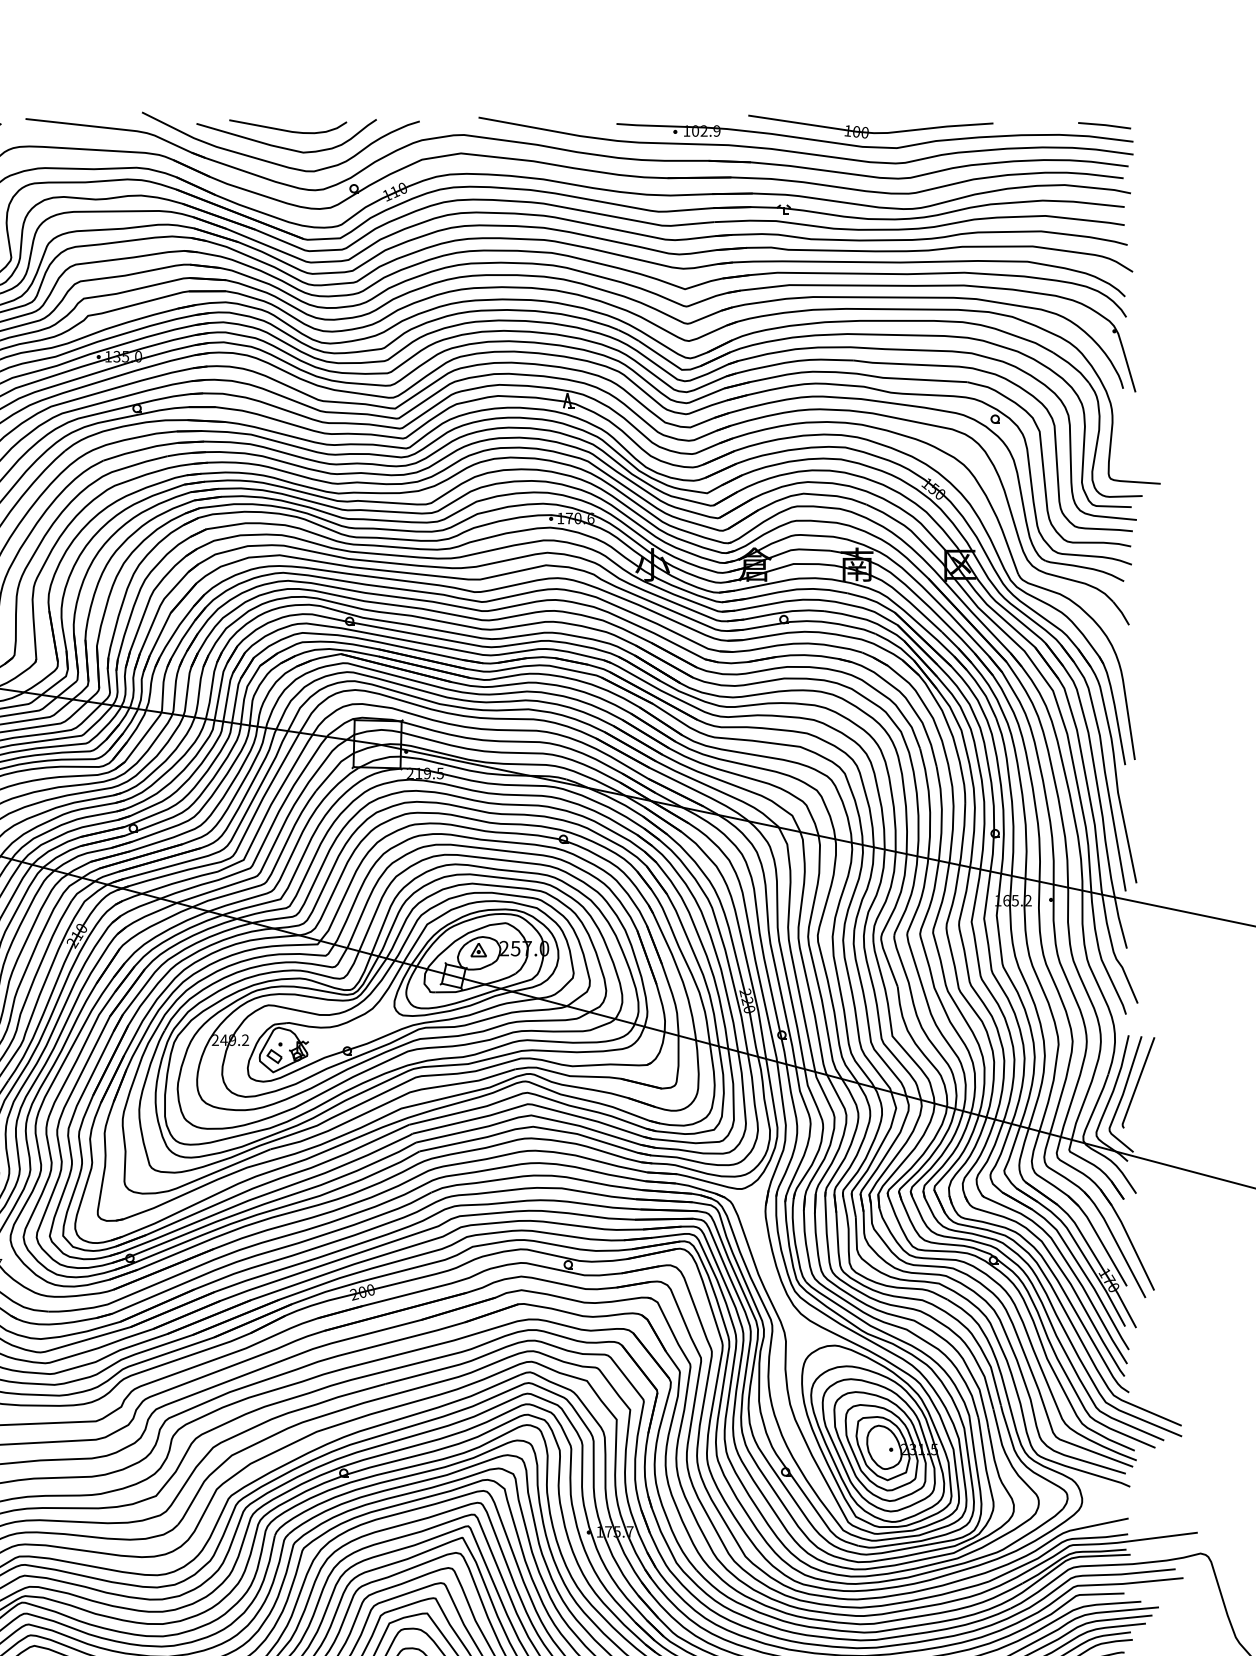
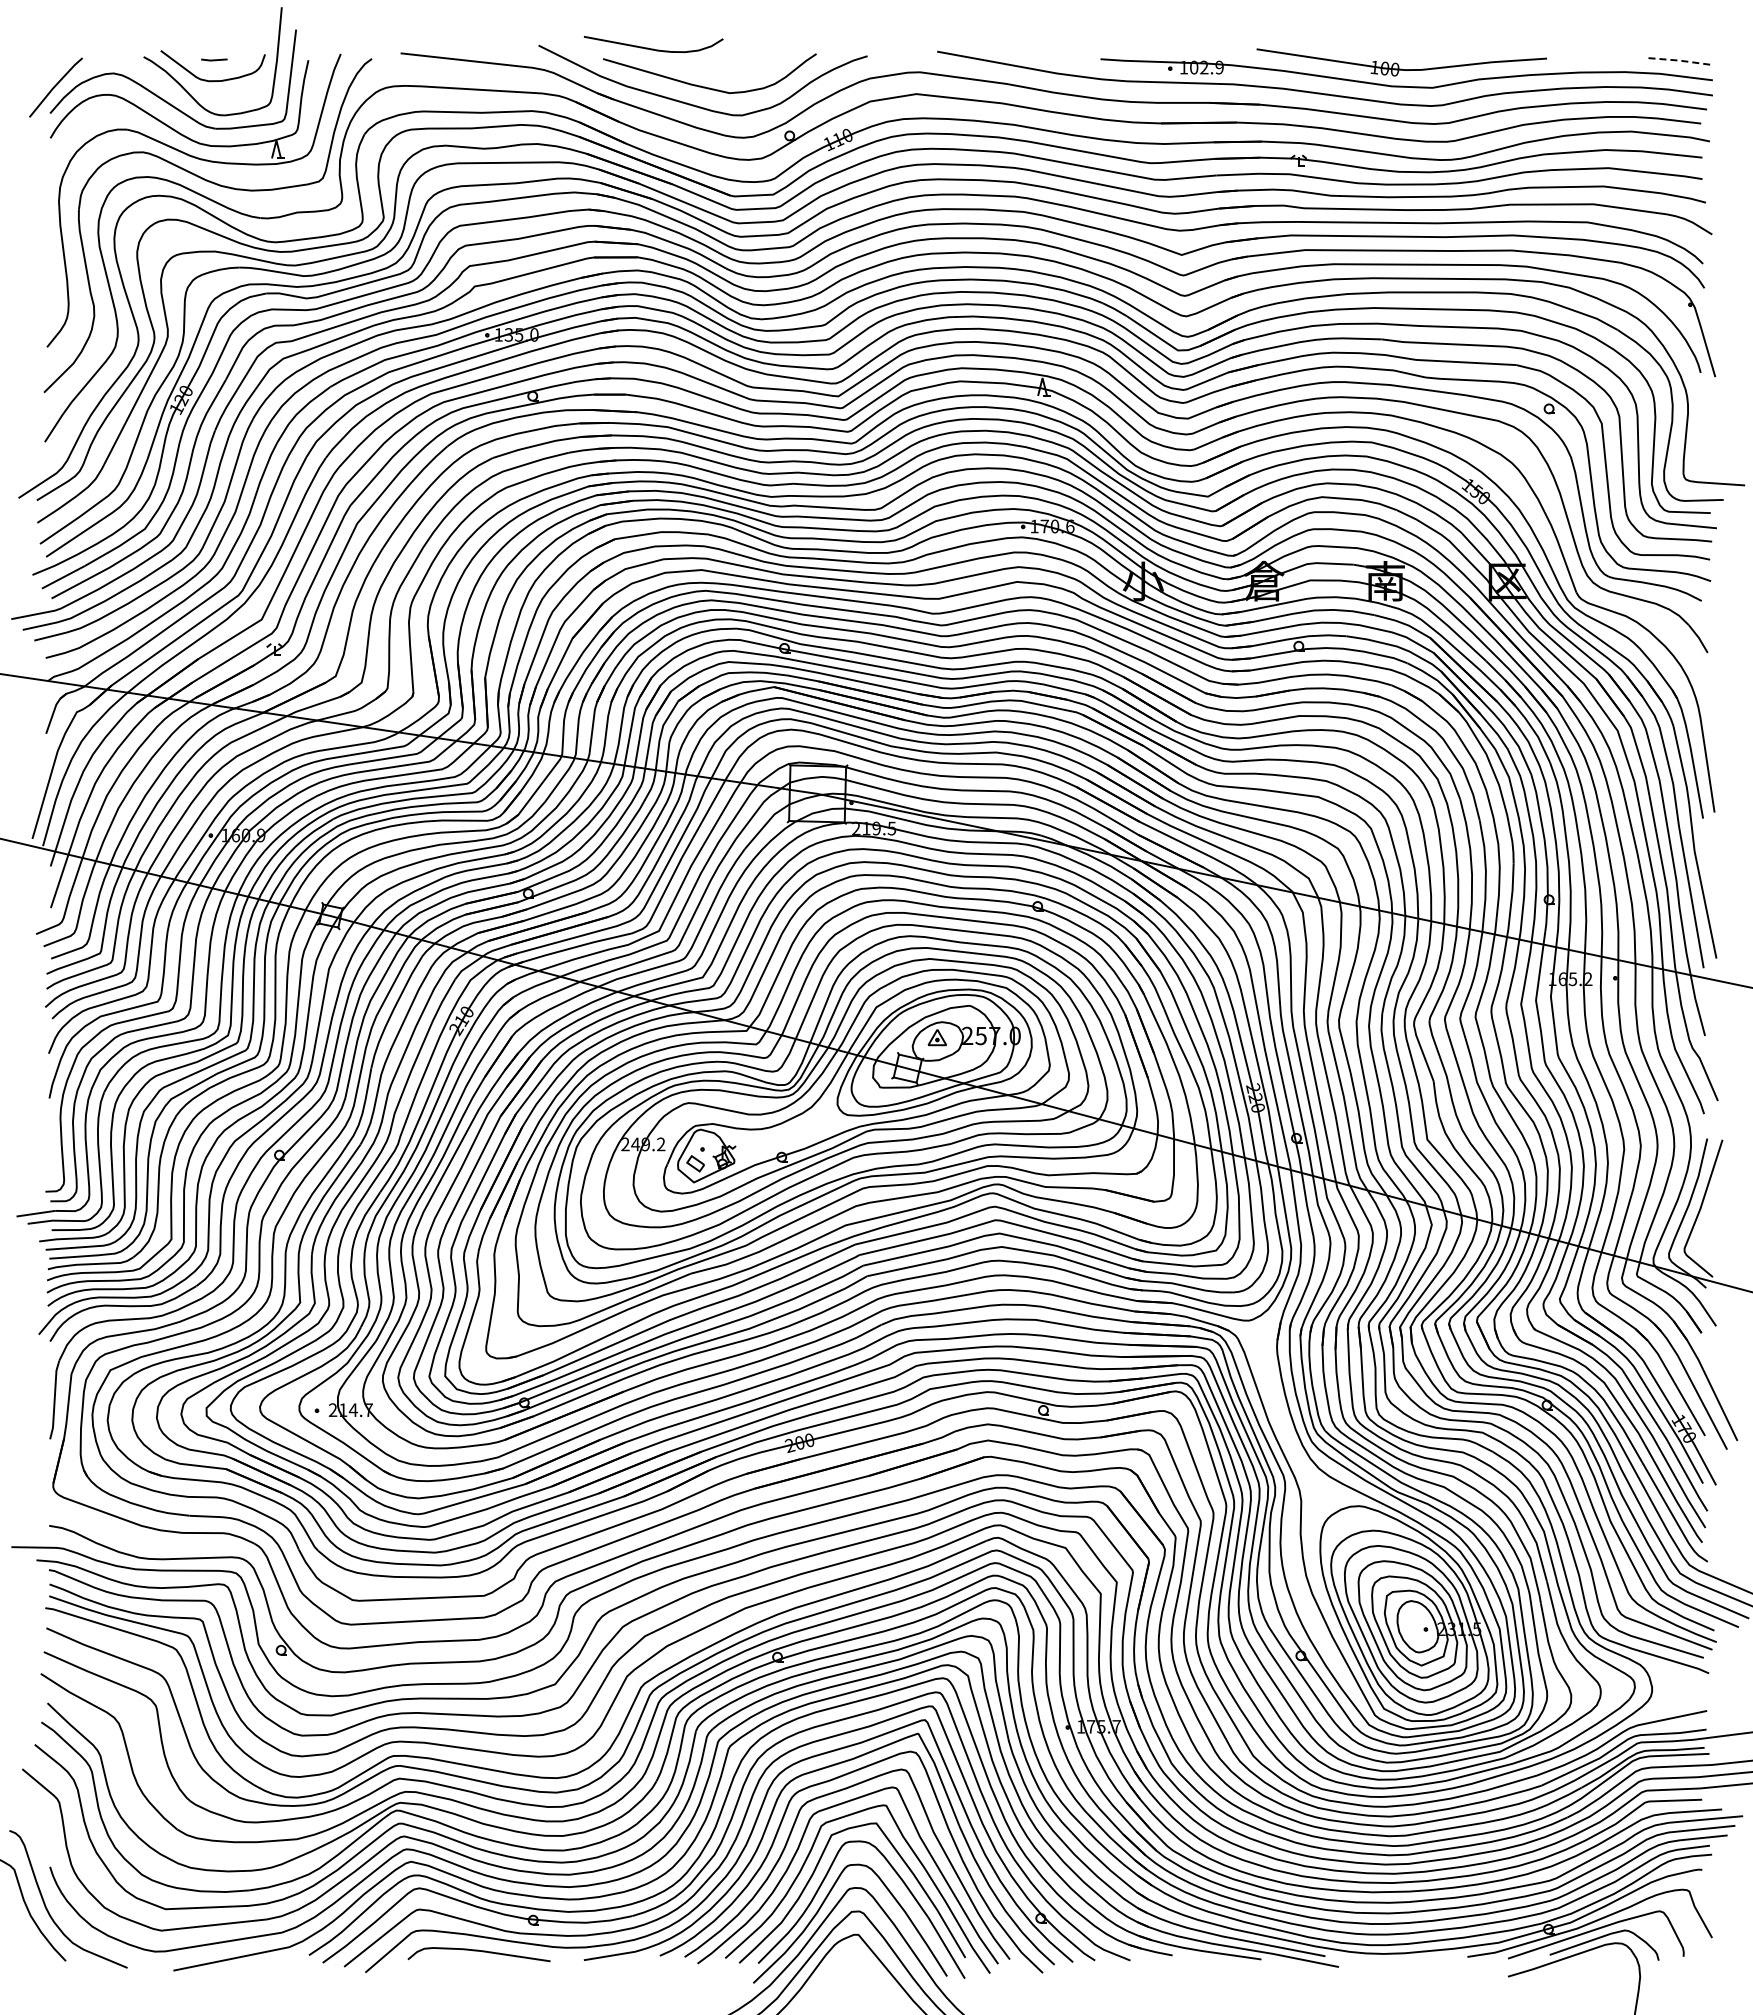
line: (1104, 125) -> (1678, 60), solid -> dashed
curve: (288, 130) -> (653, 48), moved
line: (1138, 1082) -> (1718, 1194), removed

